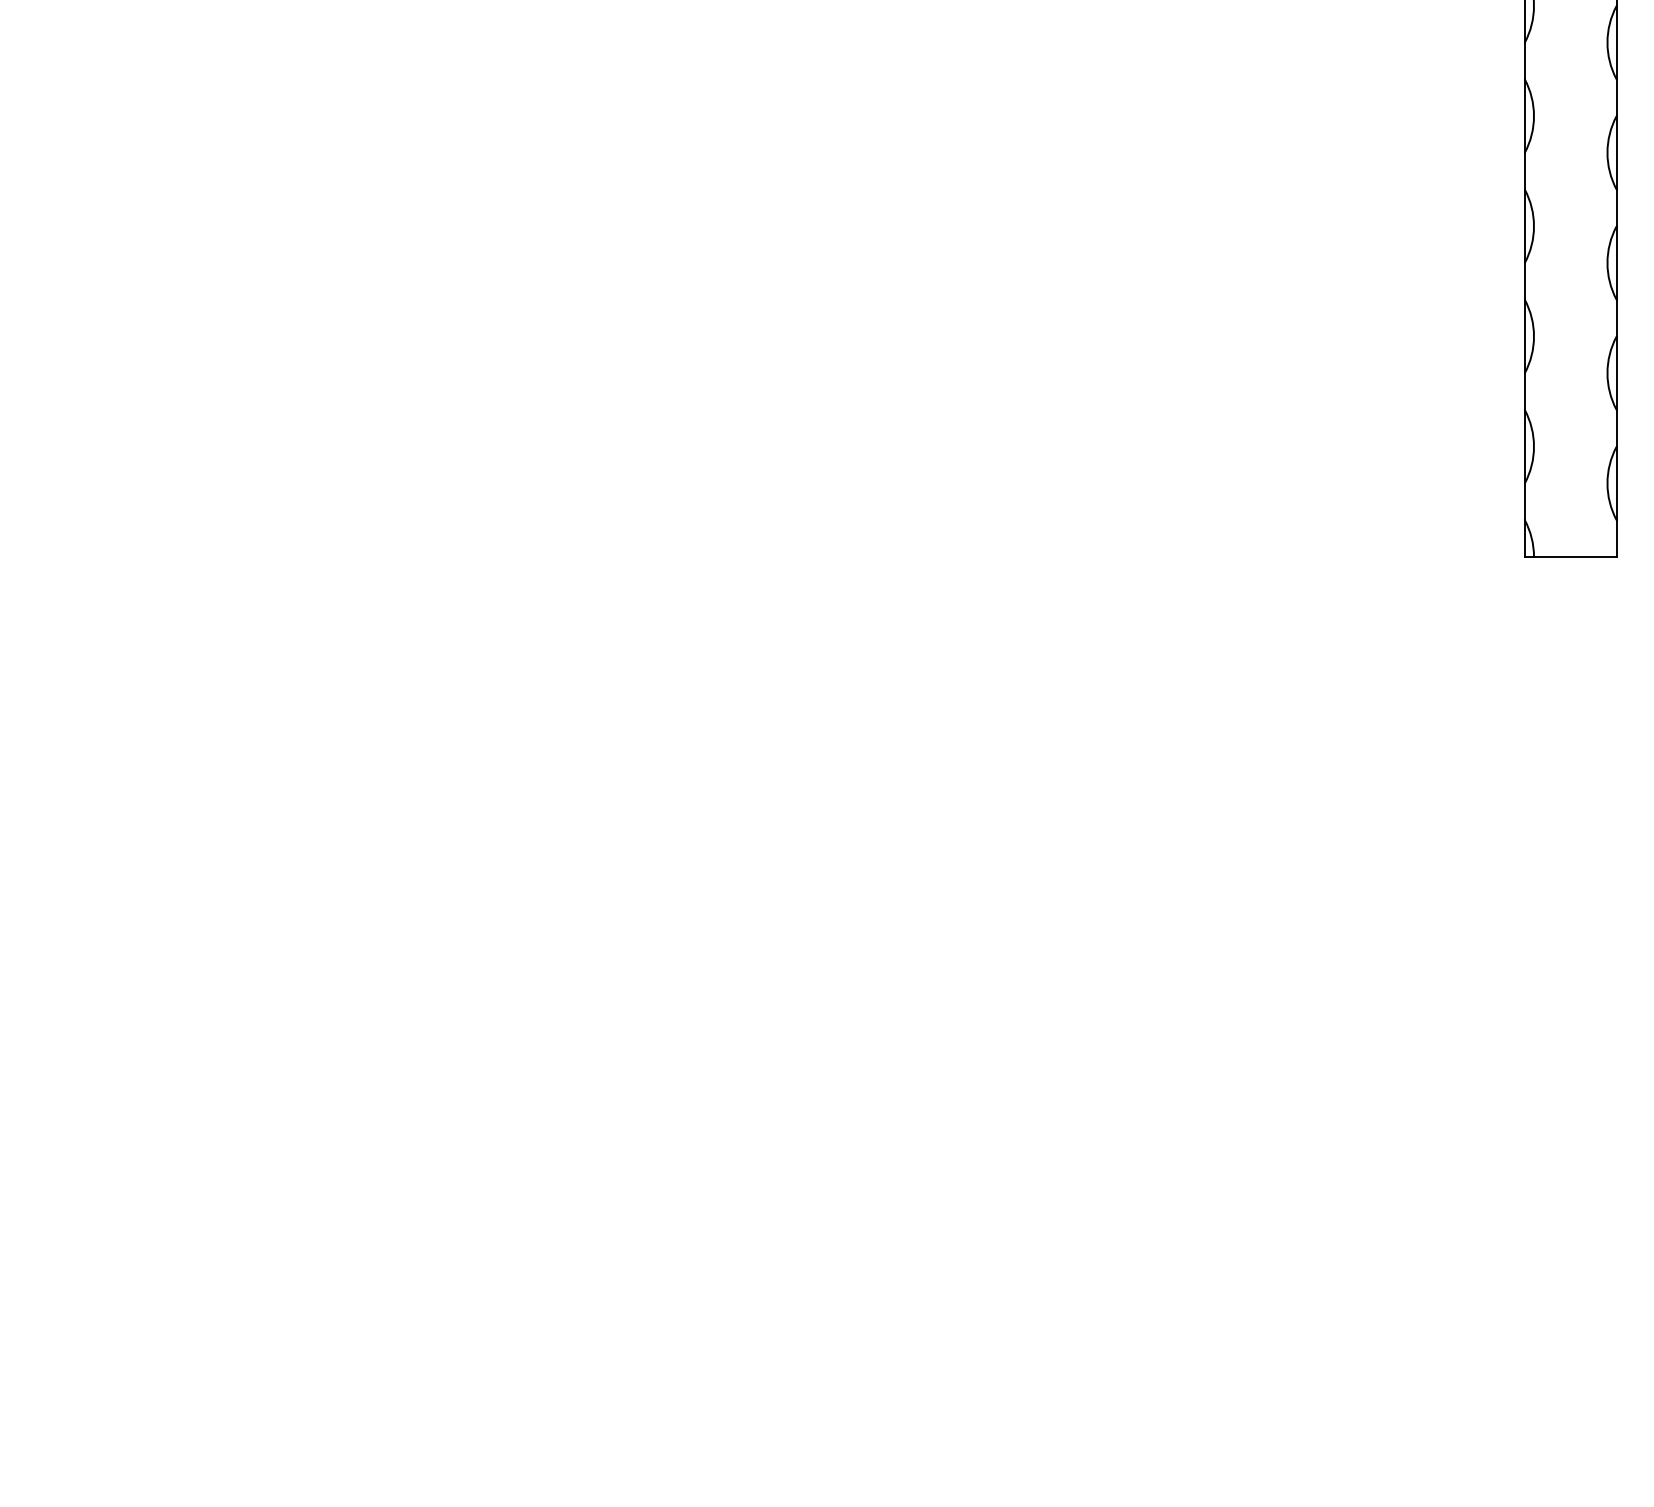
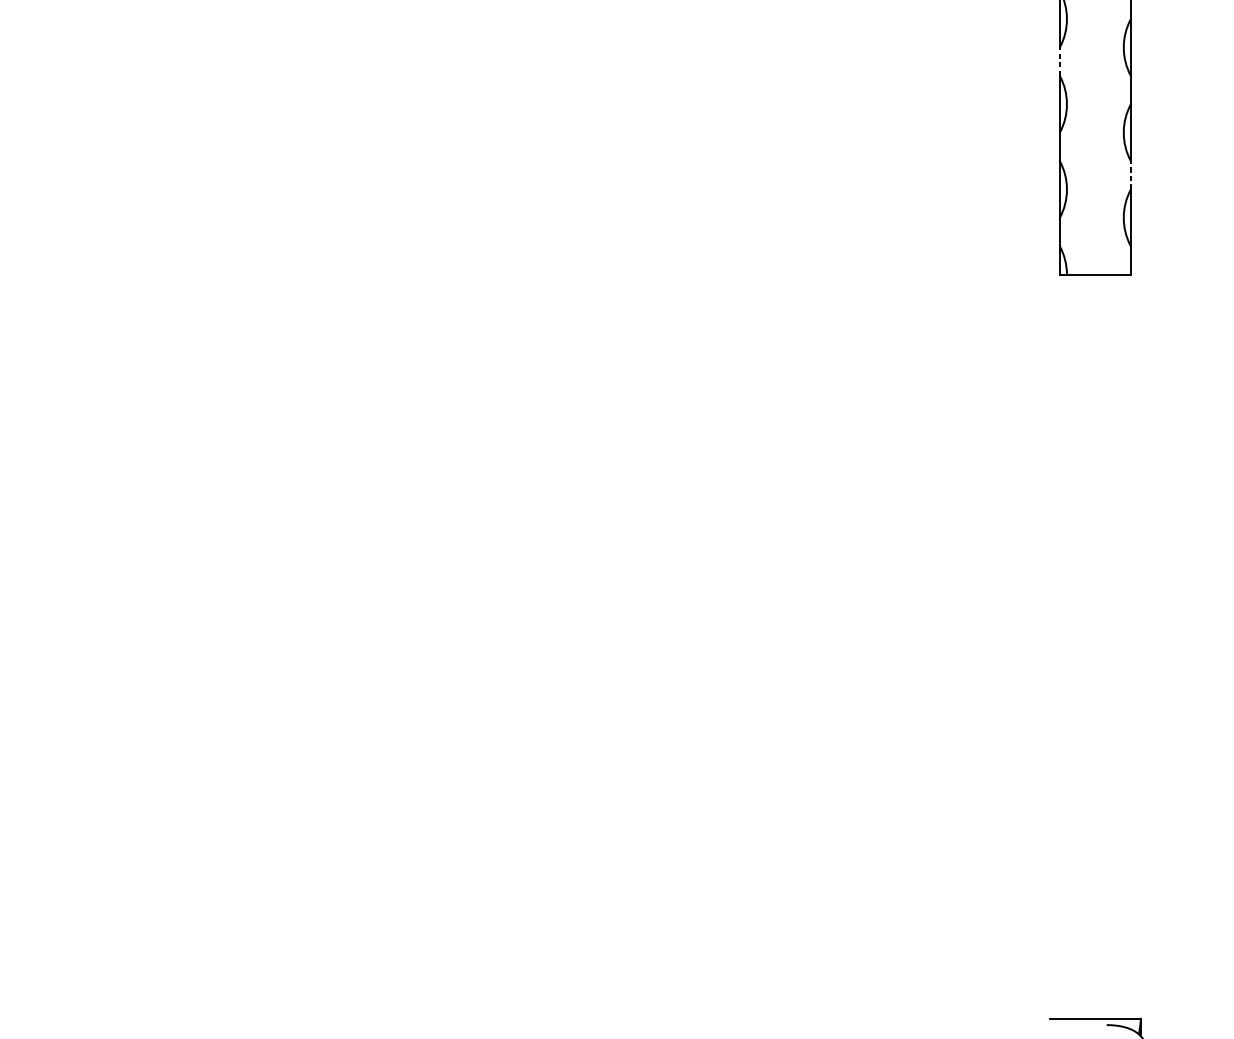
line: (1524, 280) -> (1059, 61), solid -> dashed
line: (1616, 427) -> (1130, 174), solid -> dashed

